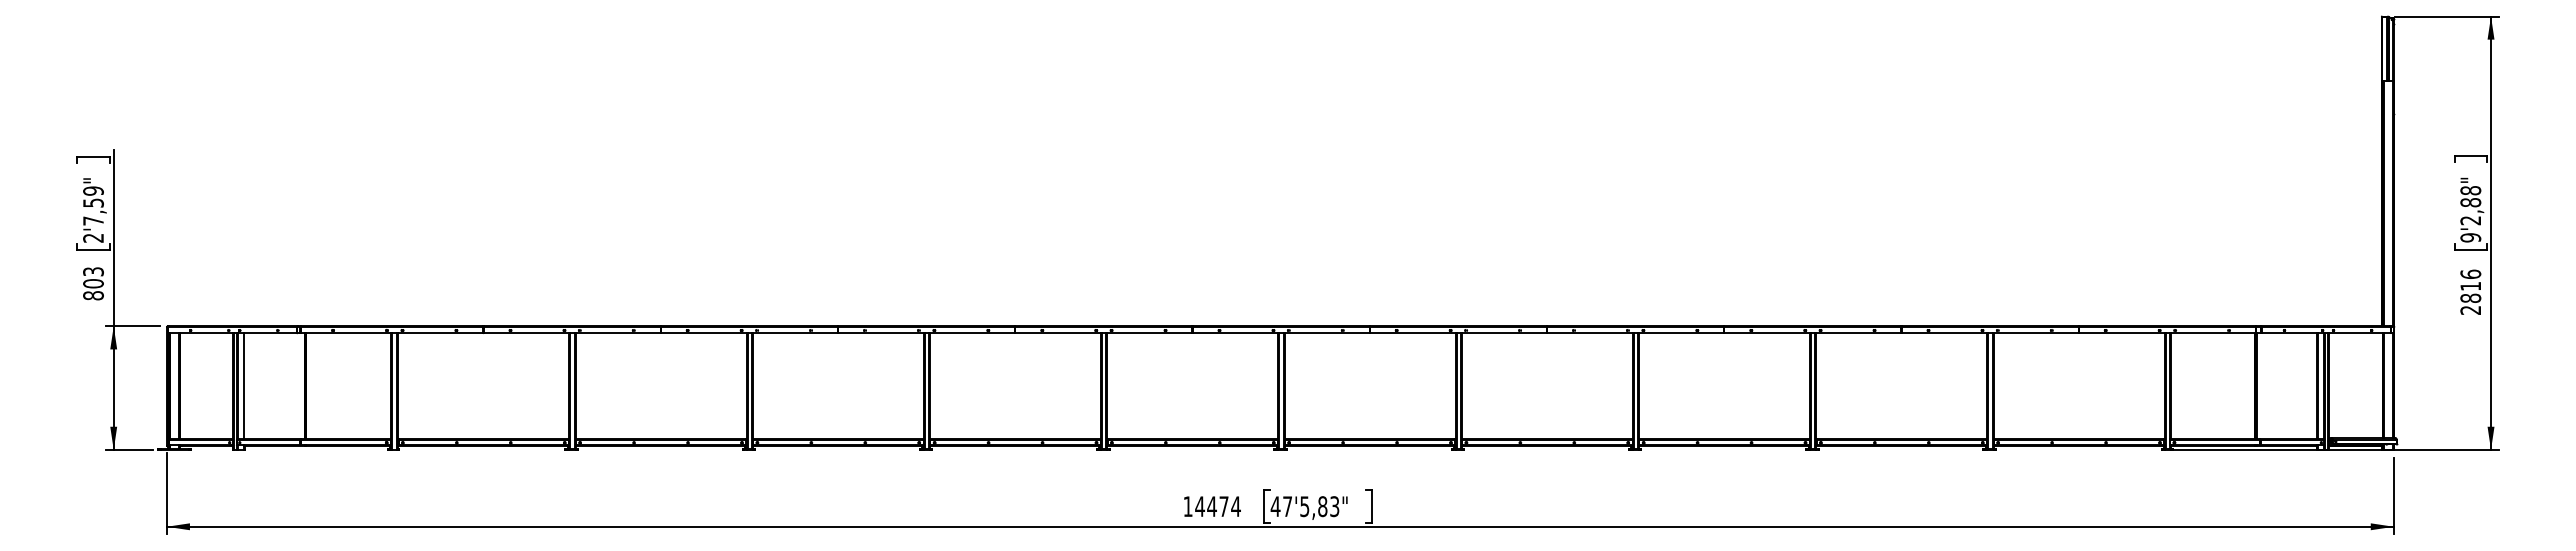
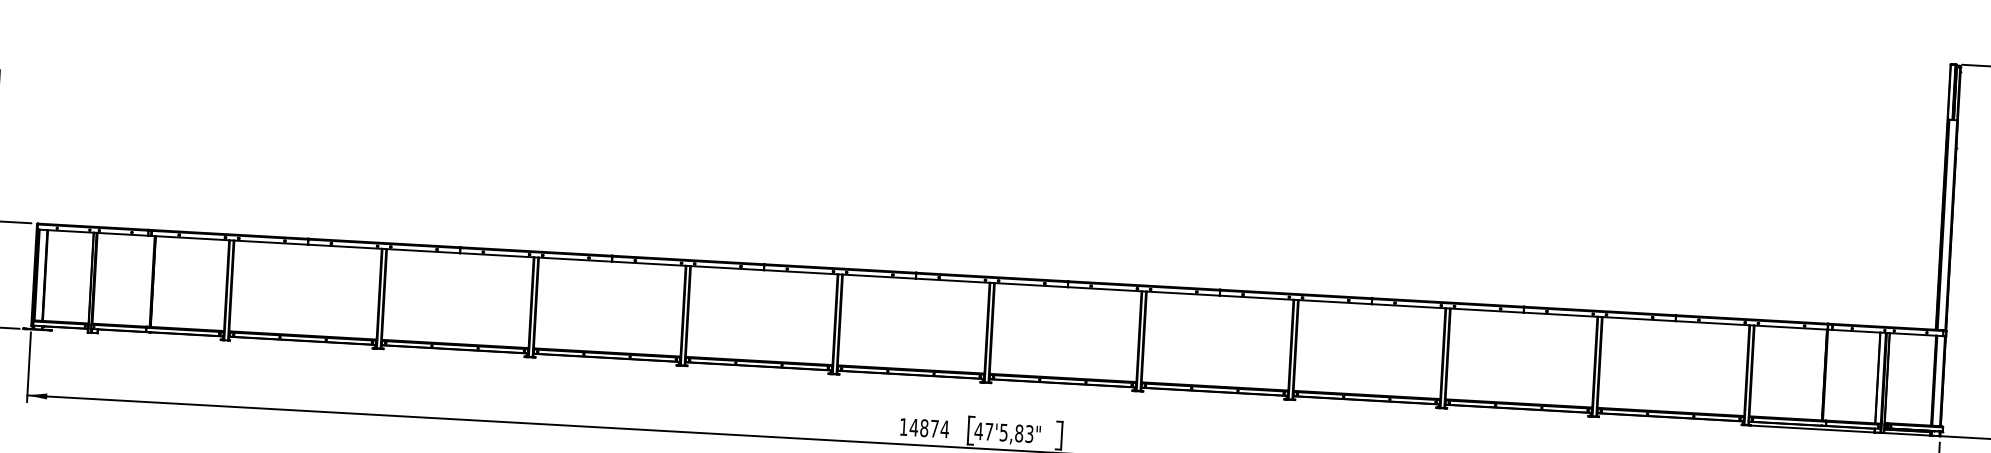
line: (244, 386) -> (100, 278), removed
text: (1211, 506) -> (923, 428), 14474 -> 14874

